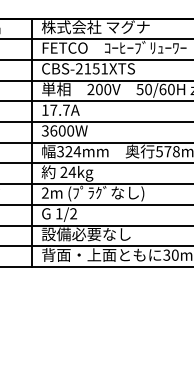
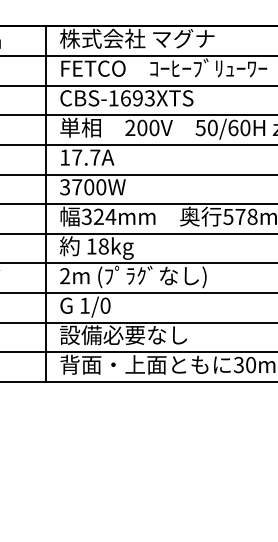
text: (91, 68) -> (131, 97), CBS-2151XTS -> CBS-1693XTS
text: (53, 130) -> (76, 186), 3600W -> 3700W
text: (68, 172) -> (98, 246), 24kg -> 18kg
text: (73, 213) -> (105, 305), 1/2 -> 1/0

